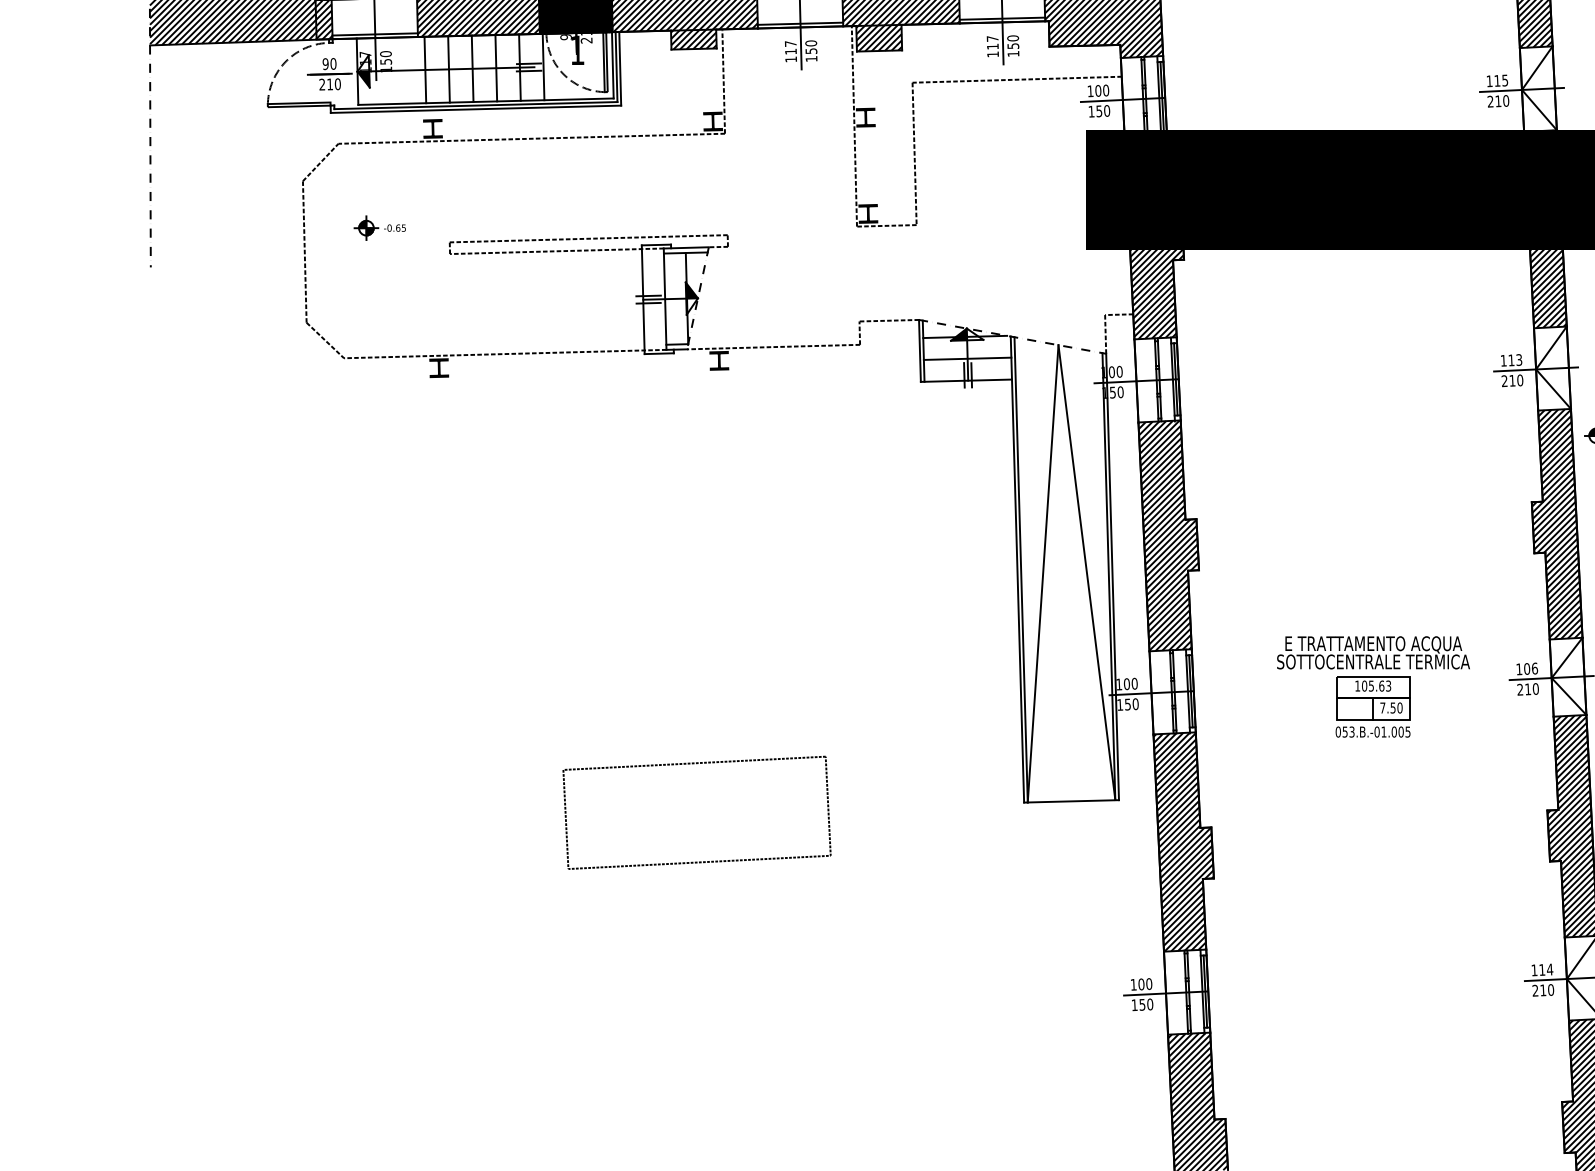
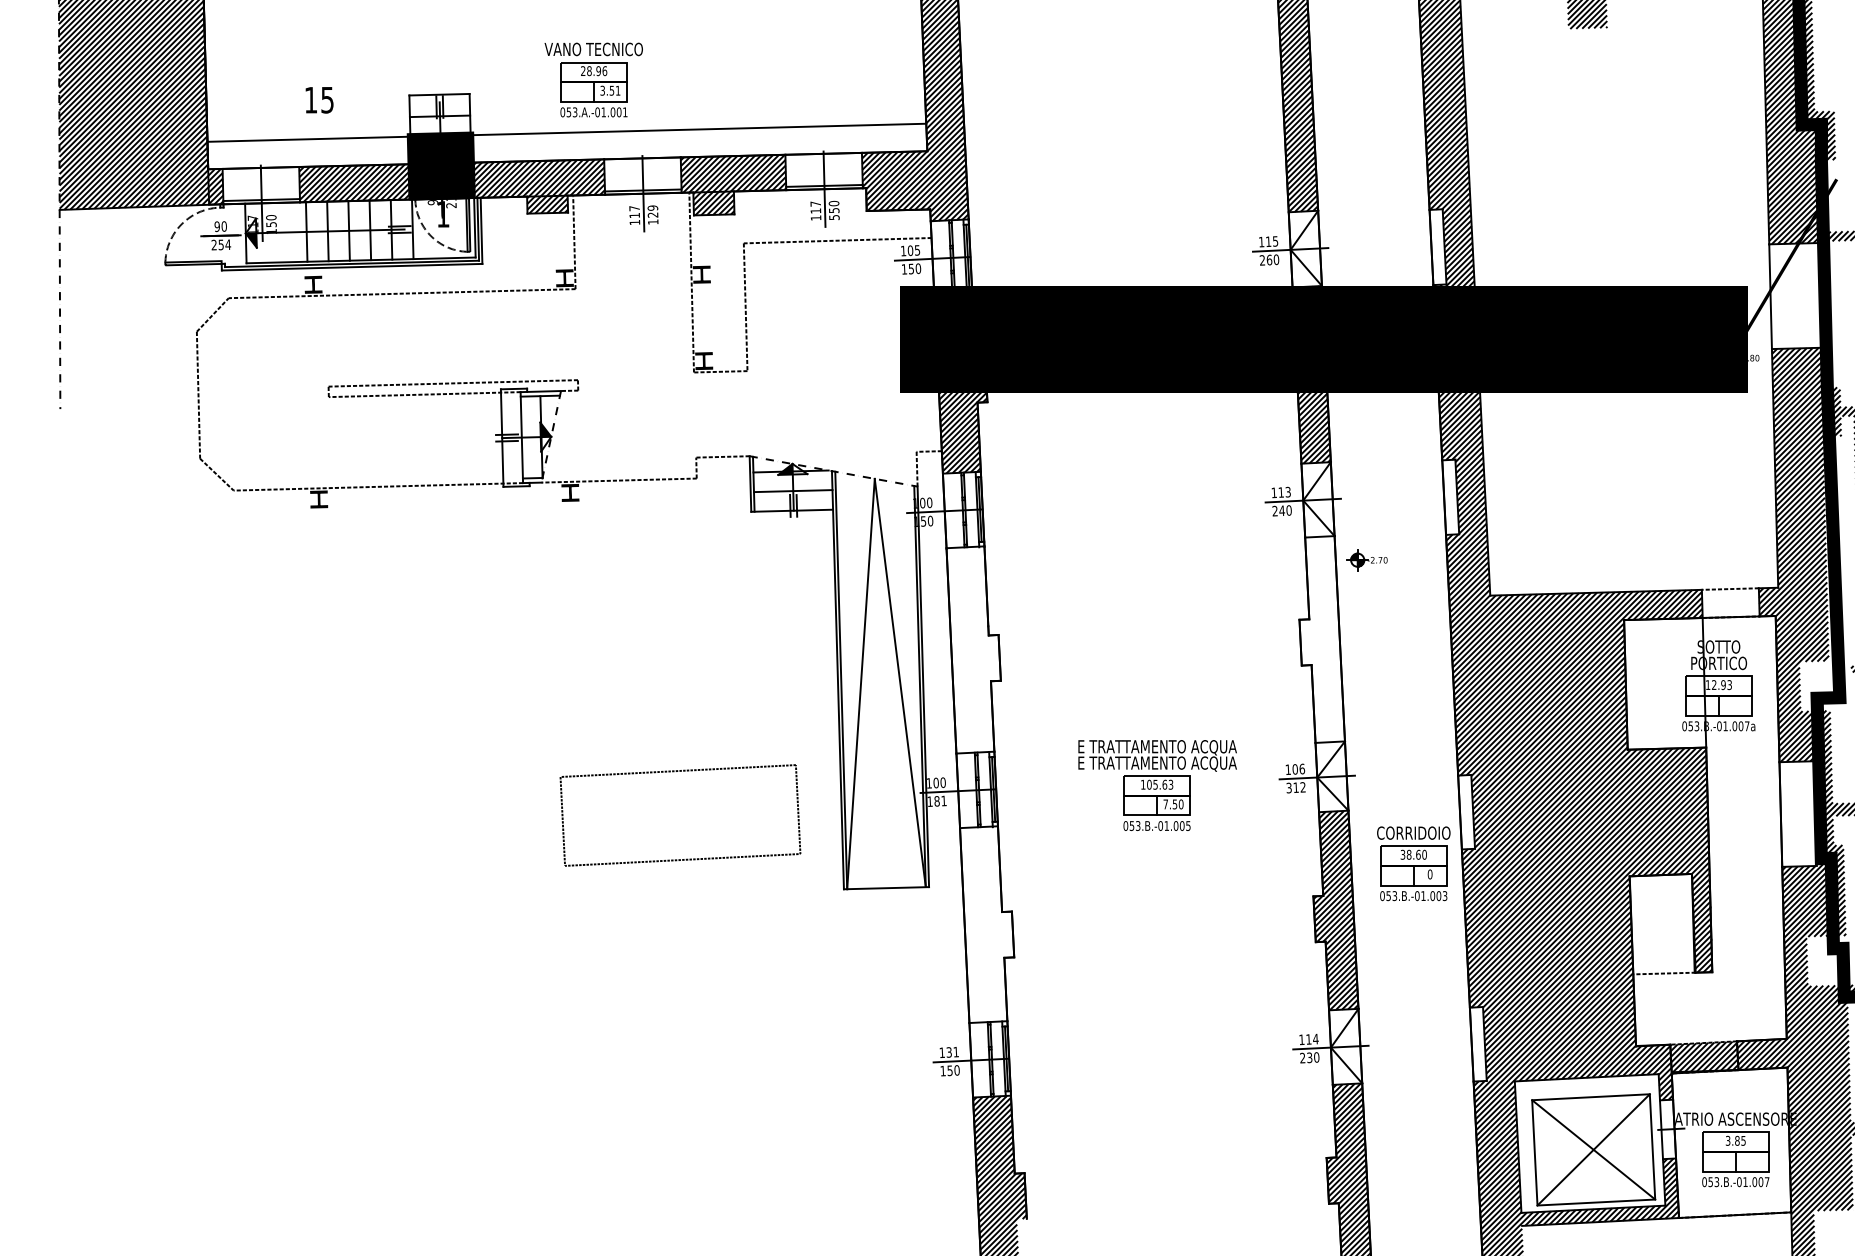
text: (810, 47) -> (652, 211), 150 -> 129
text: (1013, 53) -> (834, 217), 150 -> 550
text: (333, 83) -> (224, 244), 210 -> 254
text: (1106, 90) -> (917, 250), 100 -> 105
text: (1498, 100) -> (1269, 259), 210 -> 260
part: (379, 227) -> (265, 373), removed
text: (1511, 380) -> (1281, 510), 210 -> 240
hatch: (1556, 524) -> (1321, 639), removed
hatch: (1168, 535) -> (973, 649), removed
text: (1373, 662) -> (1157, 763), SOTTOCENTRALE TERMICA -> E TRATTAMENTO ACQUA
text: (1527, 689) -> (1295, 787), 210 -> 312
text: (1131, 703) -> (940, 800), 150 -> 181
part: (690, 764) -> (674, 772), moved
hatch: (1184, 841) -> (987, 924), removed
text: (1145, 983) -> (952, 1051), 100 -> 131
text: (1542, 990) -> (1309, 1057), 210 -> 230

